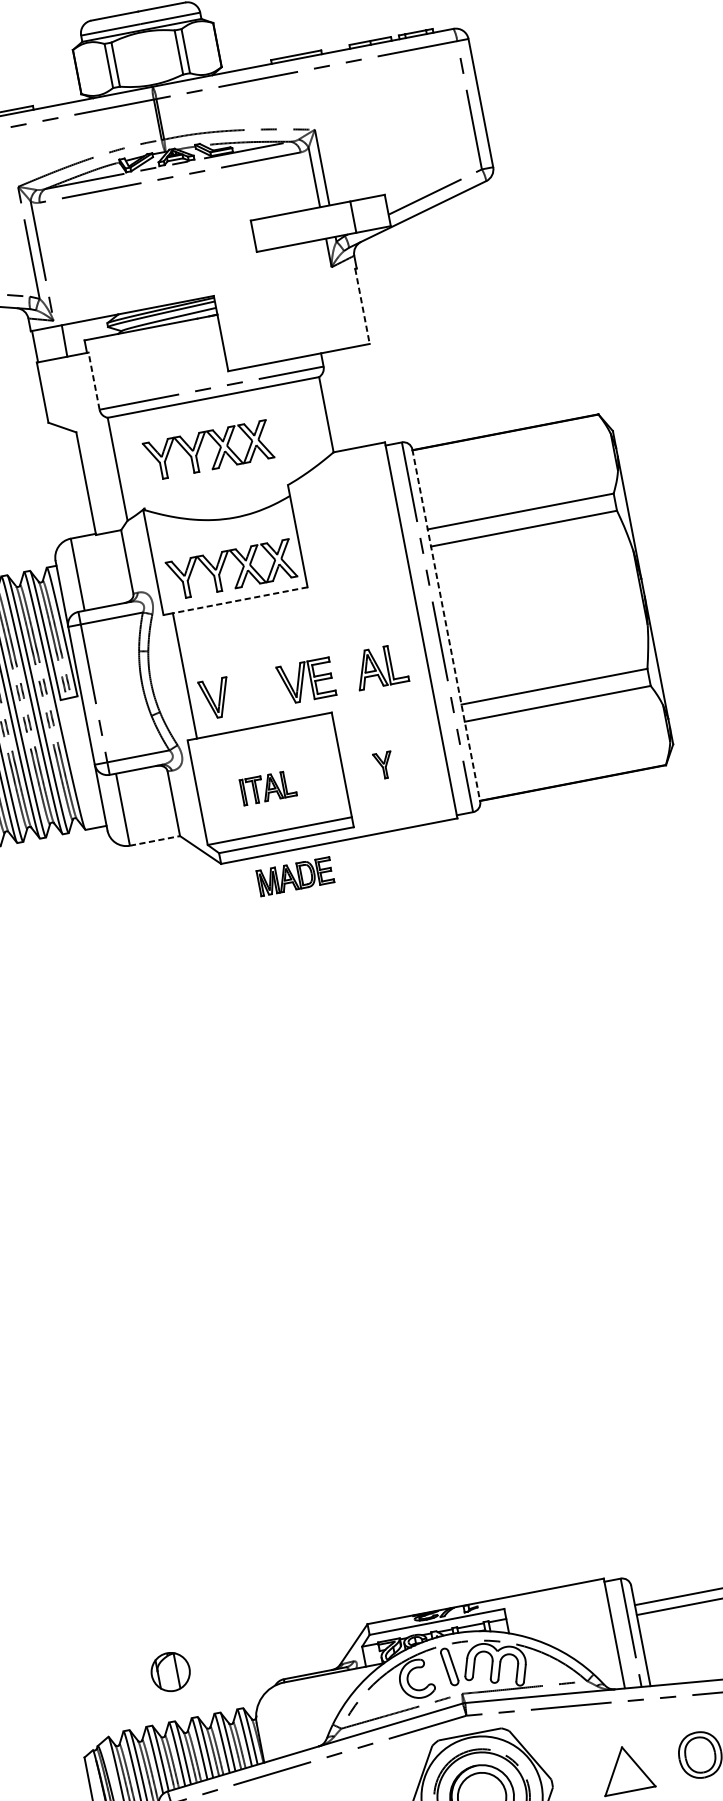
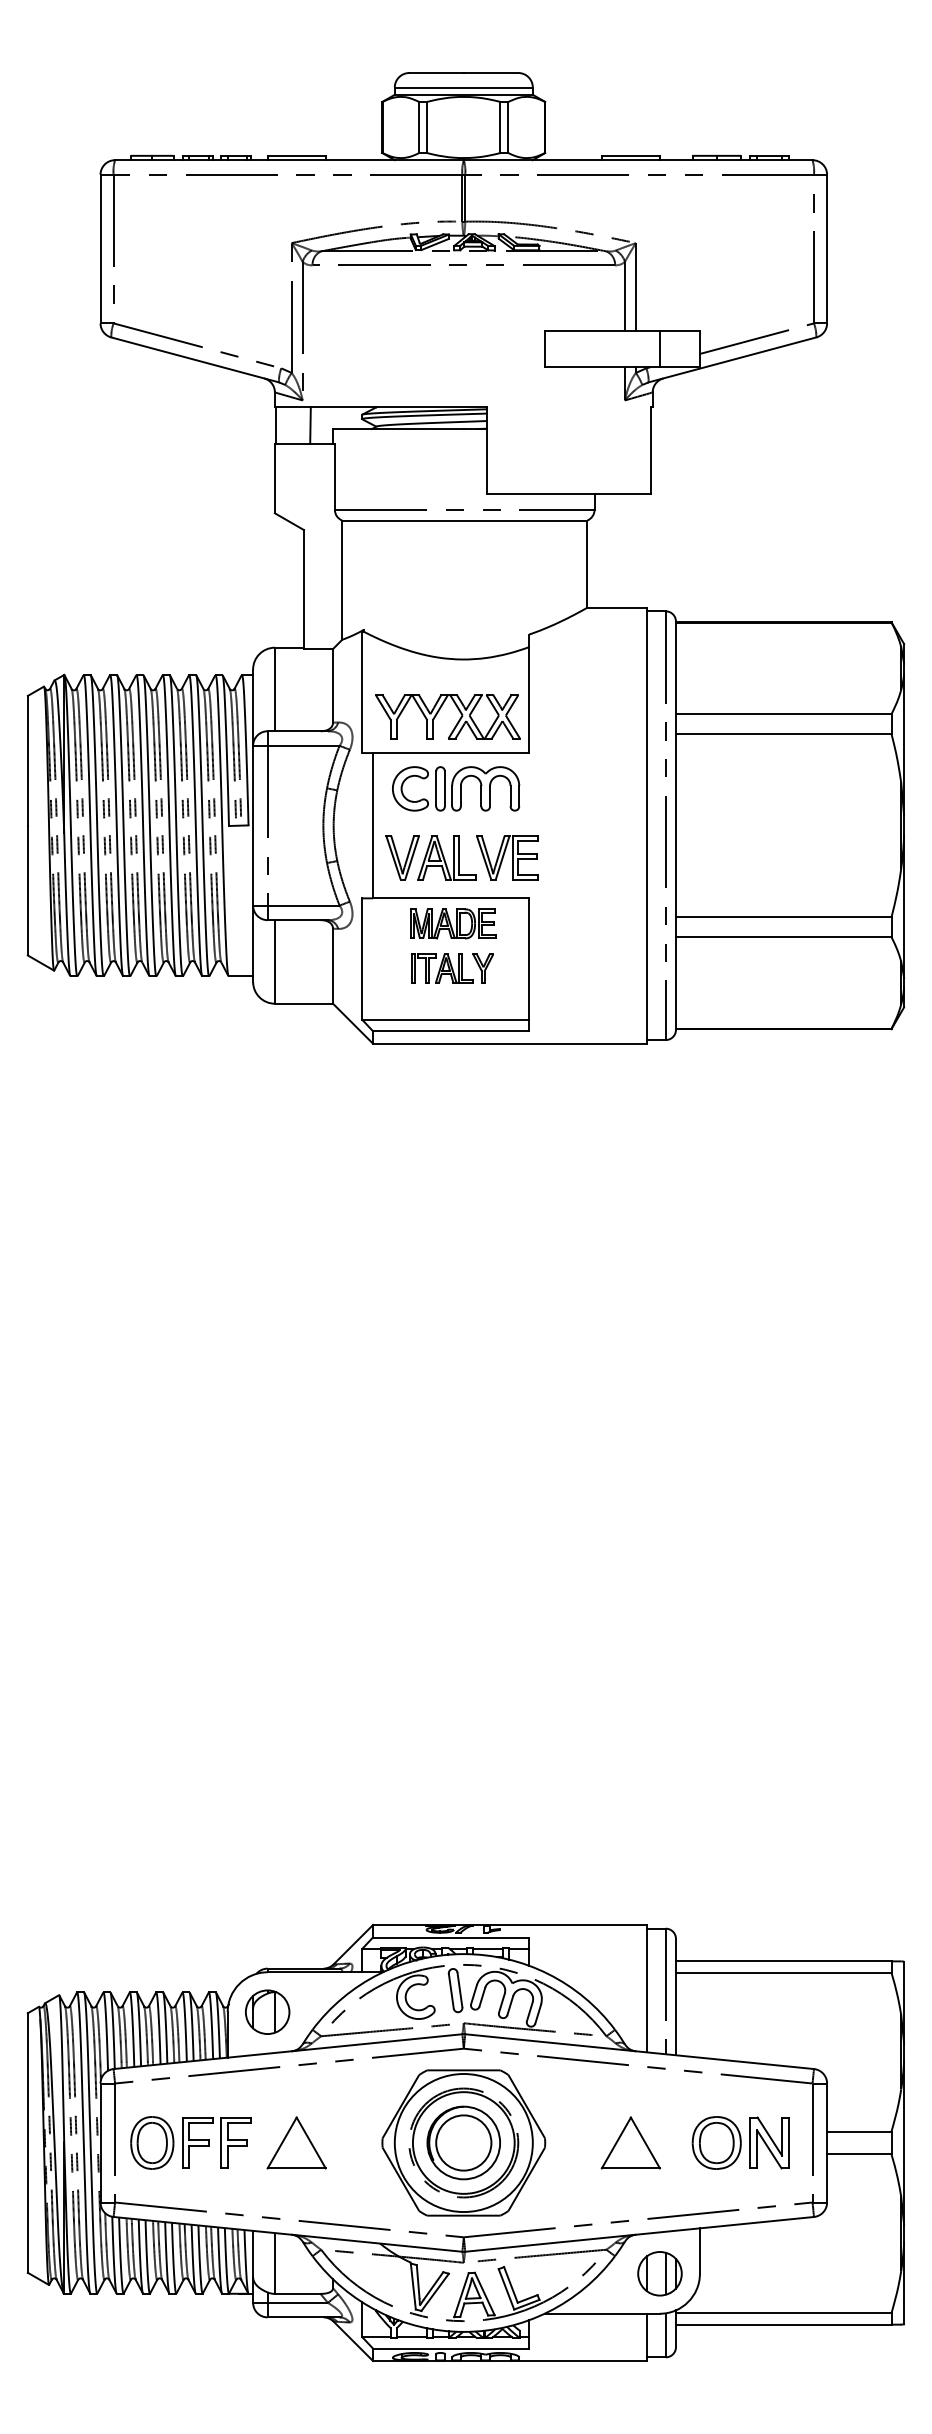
line: (362, 306) -> (650, 450), dashed -> solid
line: (93, 381) -> (334, 476), dashed -> solid
part: (200, 447) -> (439, 573), removed
line: (239, 600) -> (450, 753), dashed -> solid
line: (446, 626) -> (675, 826), dashed -> solid
part: (250, 629) -> (456, 788), added
part: (380, 666) -> (446, 857), moved
part: (383, 765) -> (482, 968), moved
line: (155, 840) -> (304, 1003), dashed -> solid
part: (295, 876) -> (453, 923), moved
part: (170, 1671) -> (267, 2011), moved

